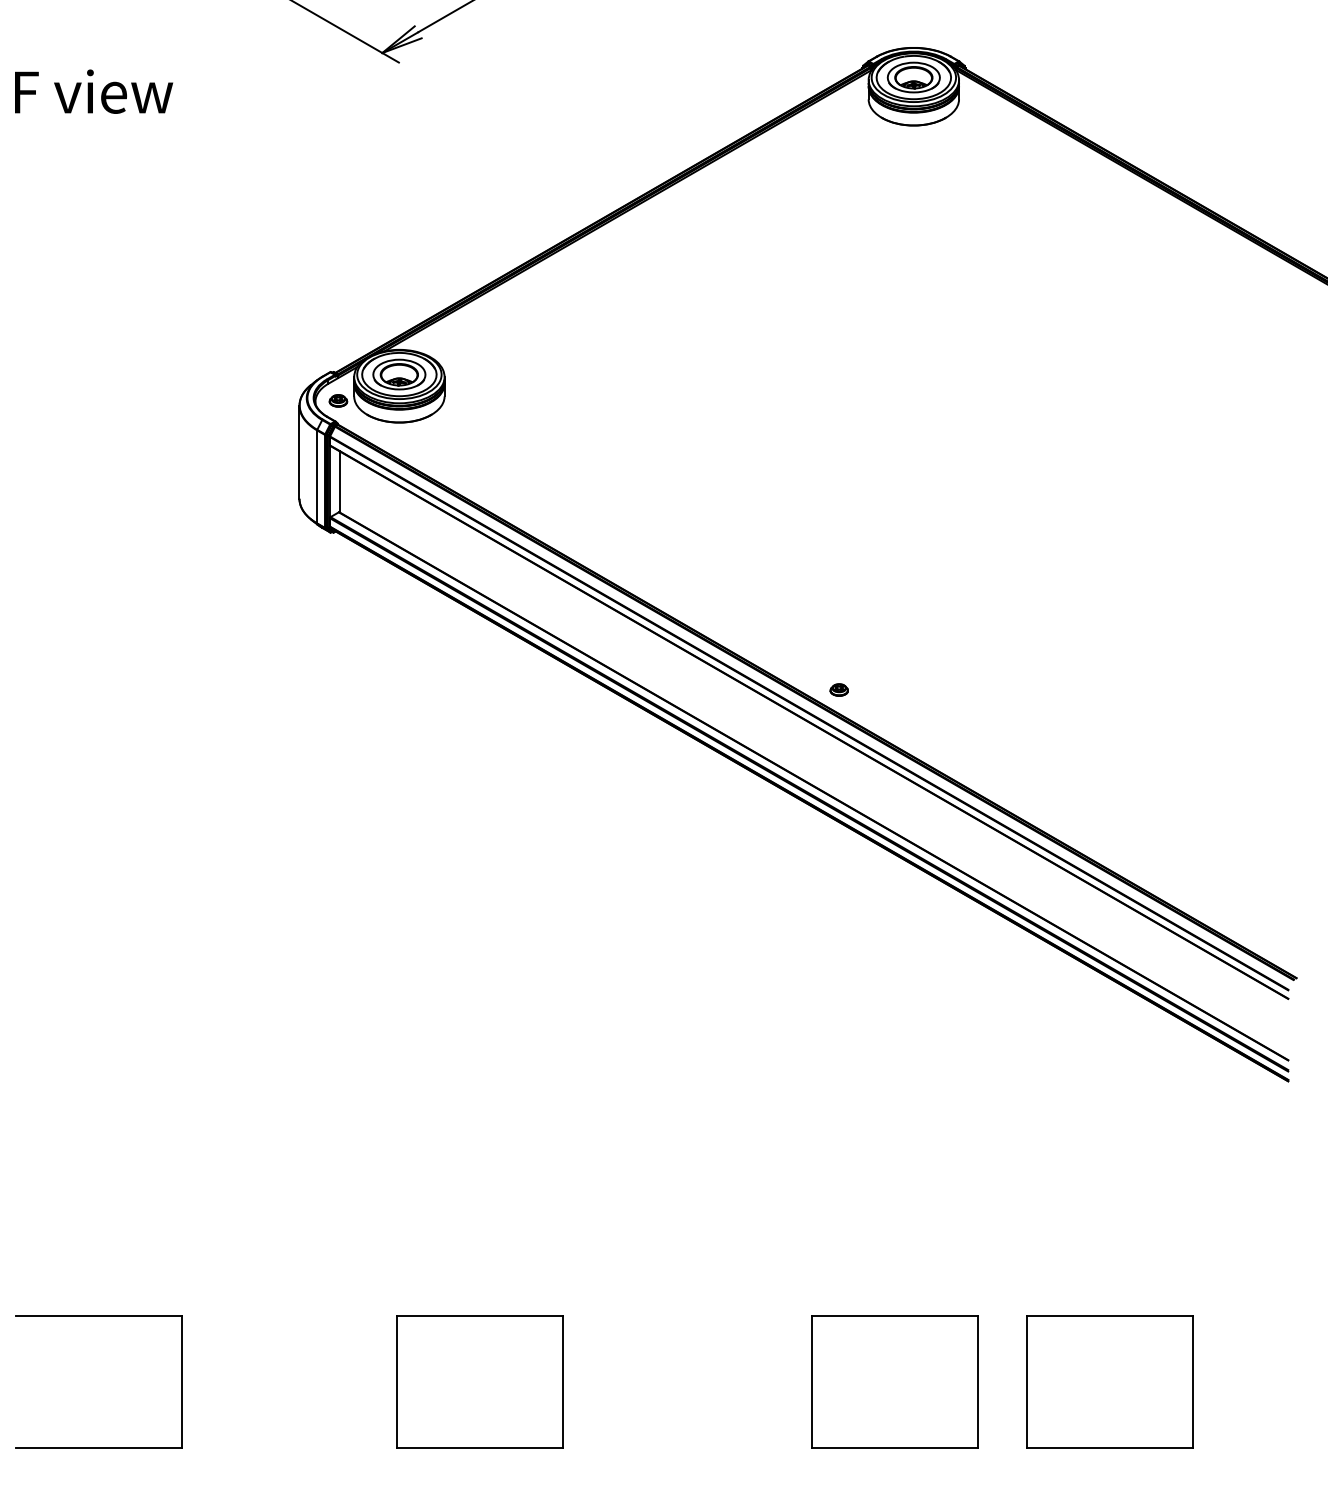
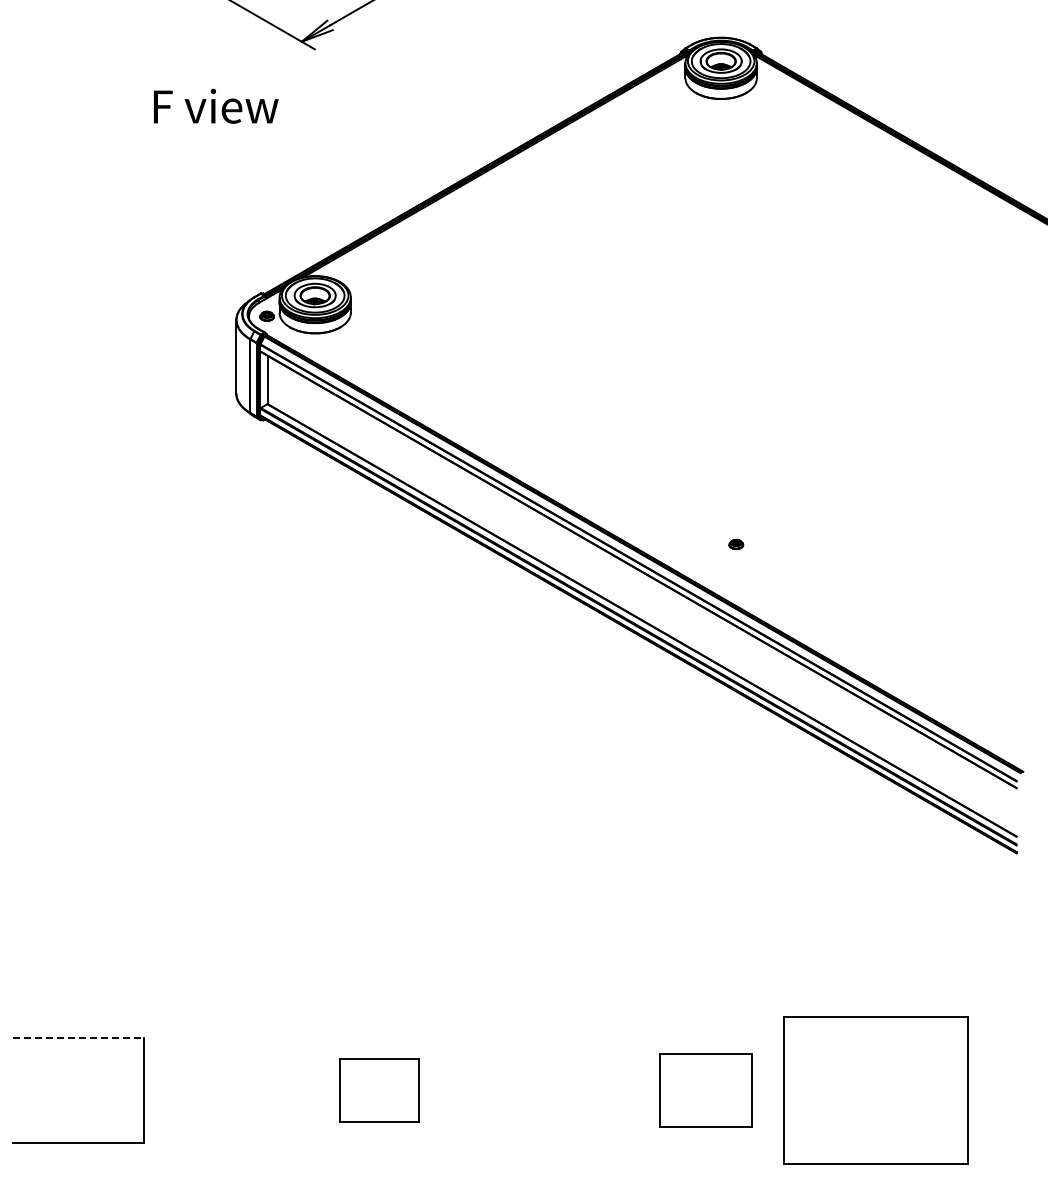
text: (94, 90) -> (216, 105), moved
part: (839, 688) -> (736, 543), moved
line: (99, 1316) -> (78, 1038), solid -> dashed
part: (480, 1382) -> (379, 1090), size x0.6
part: (895, 1382) -> (706, 1090), size x0.7
part: (1110, 1382) -> (876, 1090), size x1.4

